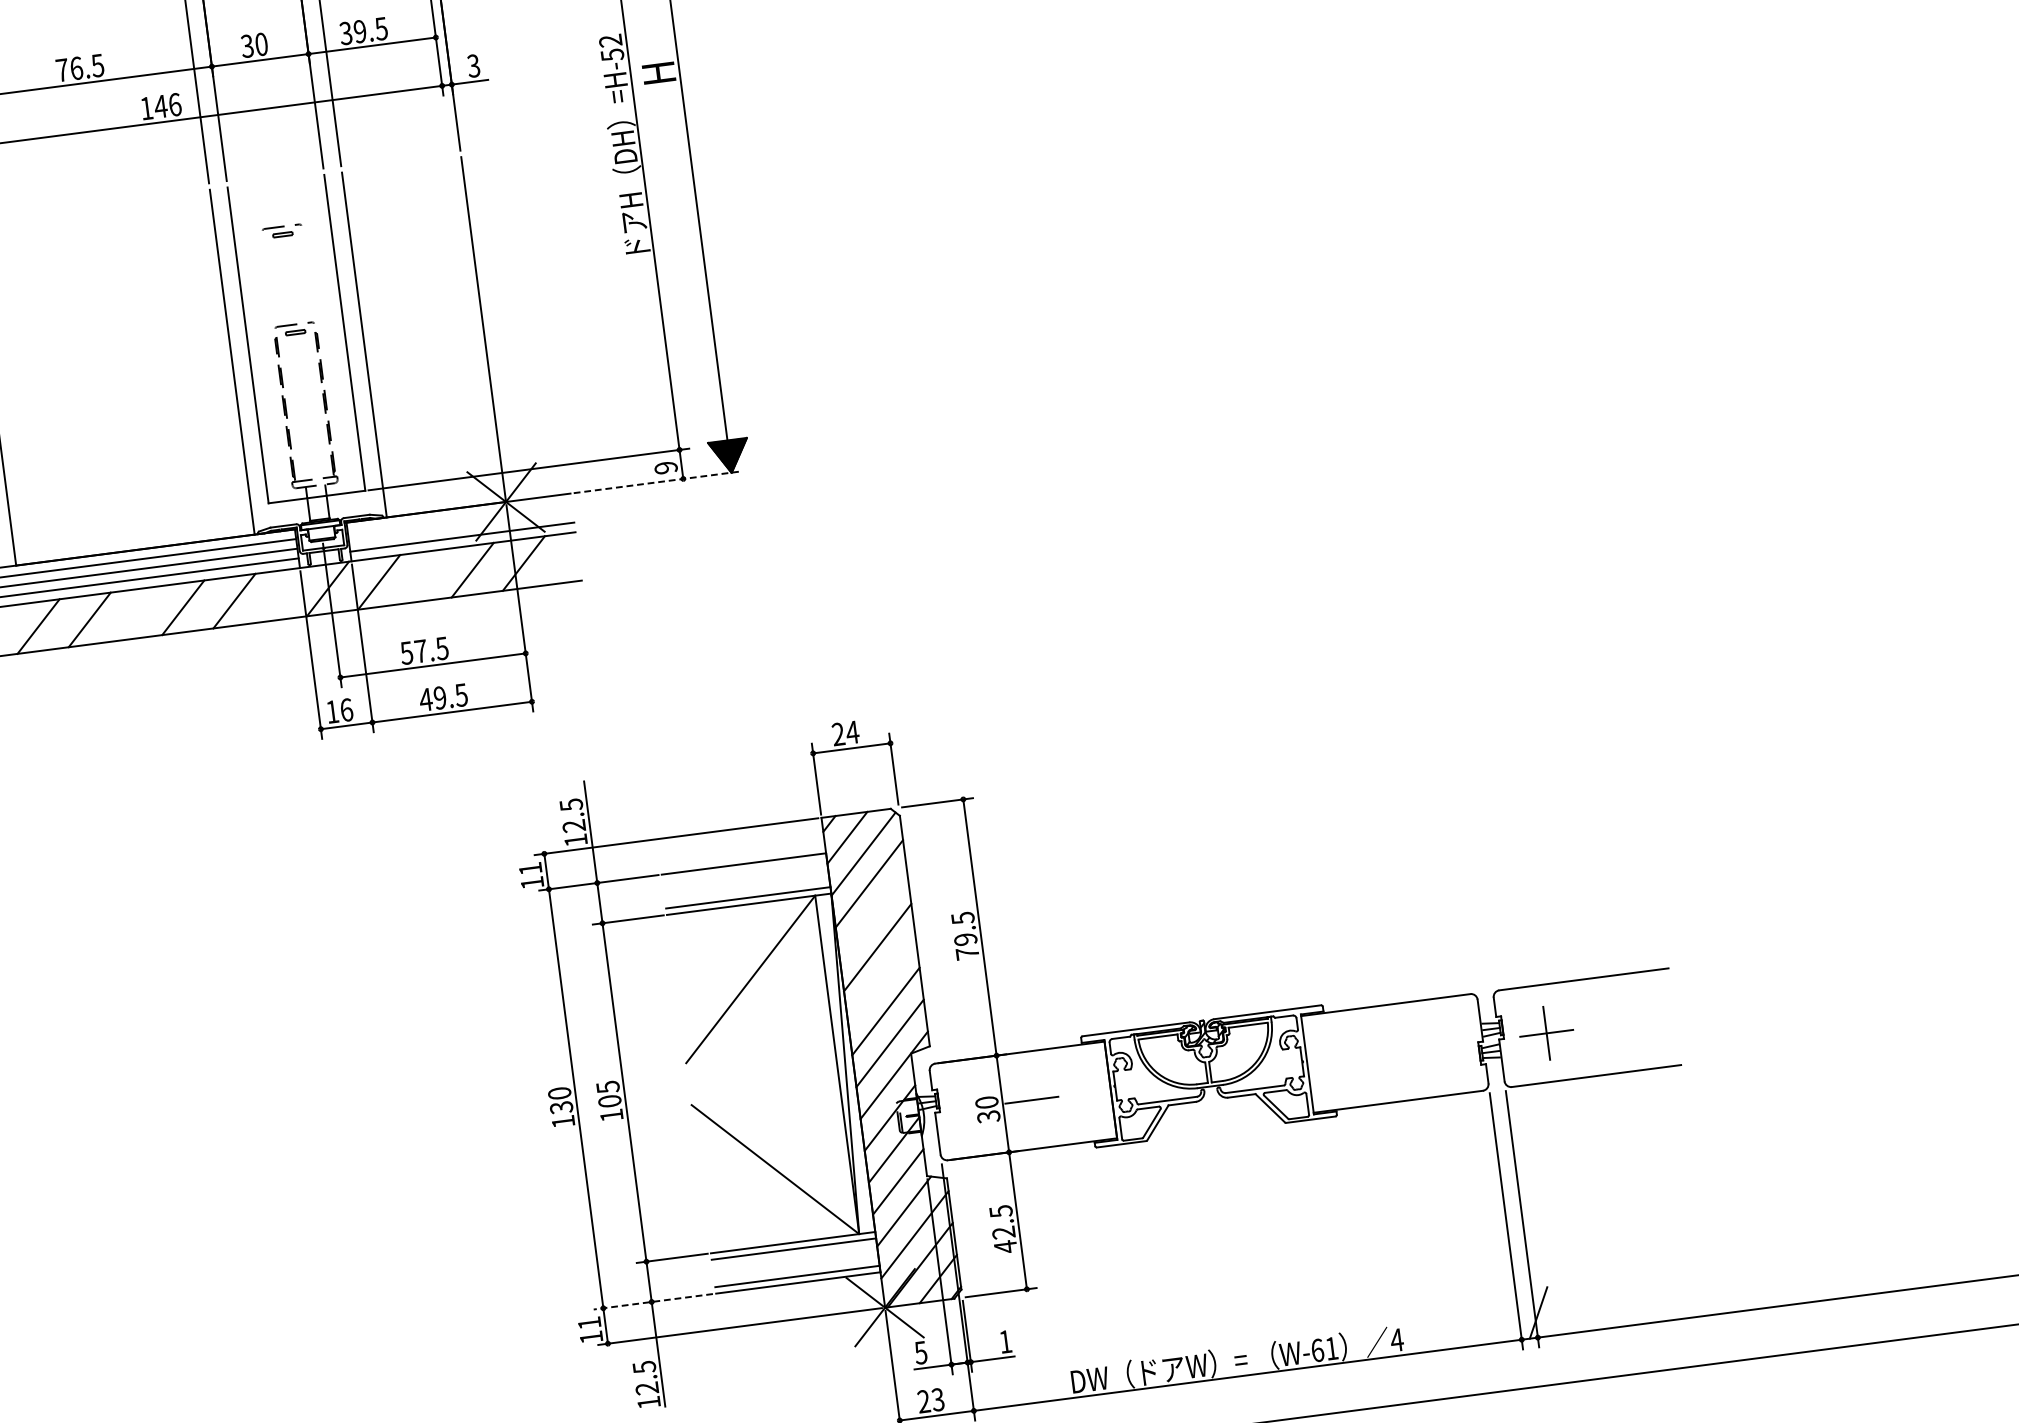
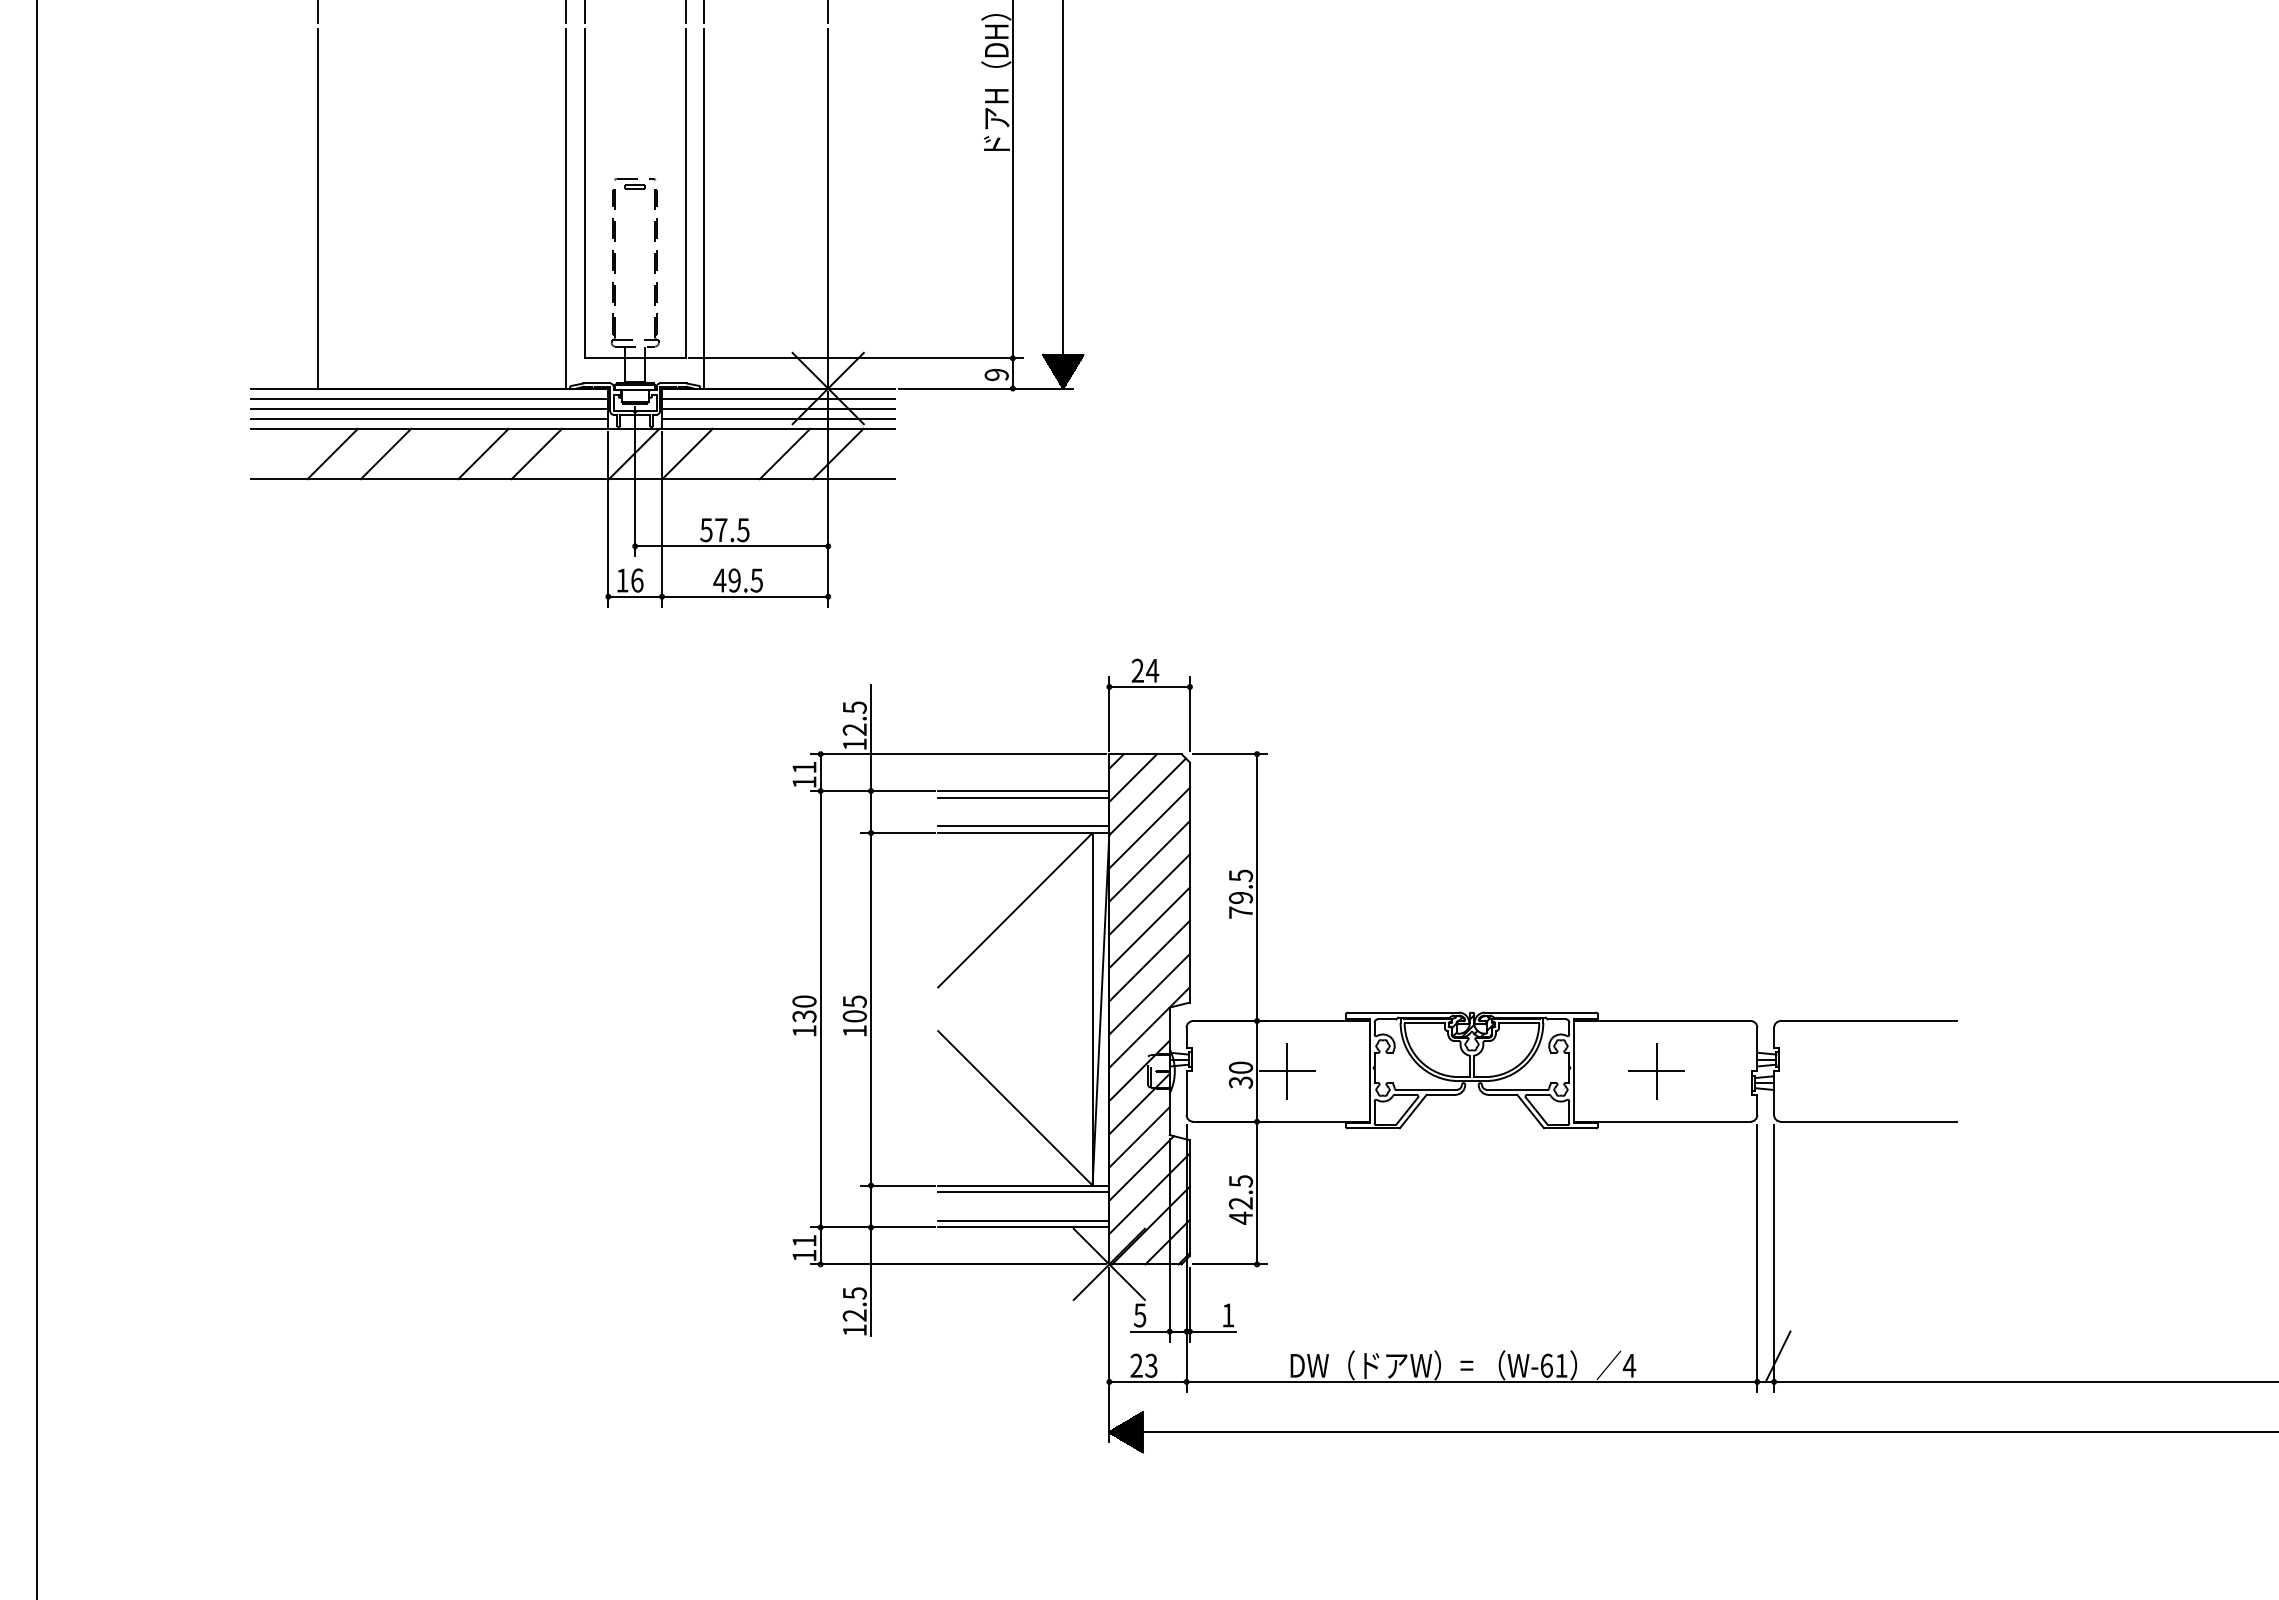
part: (281, 231) -> (634, 81), removed
line: (657, 482) -> (986, 388), dashed -> solid
line: (459, 517) -> (778, 398), added
line: (460, 527) -> (778, 408), added
line: (744, 870) -> (1023, 797), added
line: (873, 915) -> (1149, 861), added
line: (881, 979) -> (1149, 927), added
part: (1546, 1033) -> (1656, 1071), moved
line: (1031, 1099) -> (1287, 1070), added
line: (653, 1301) -> (872, 1227), dashed -> solid

